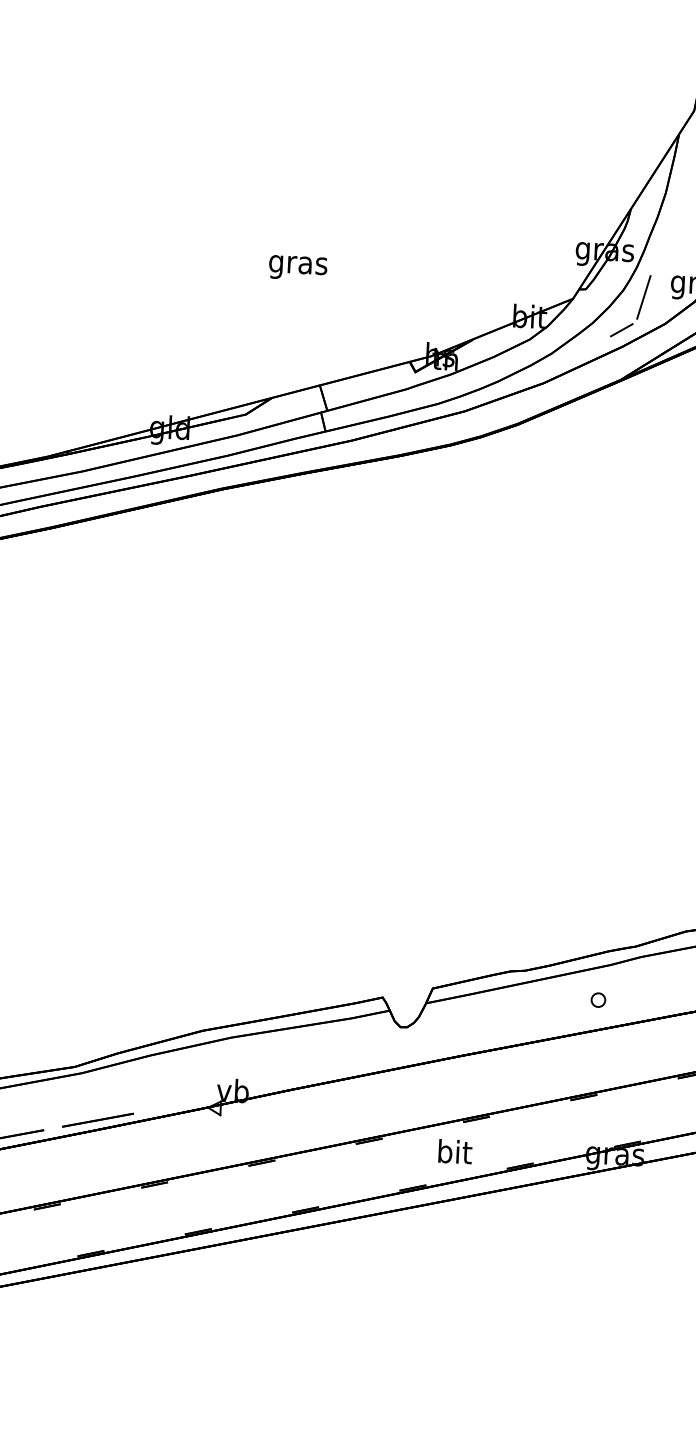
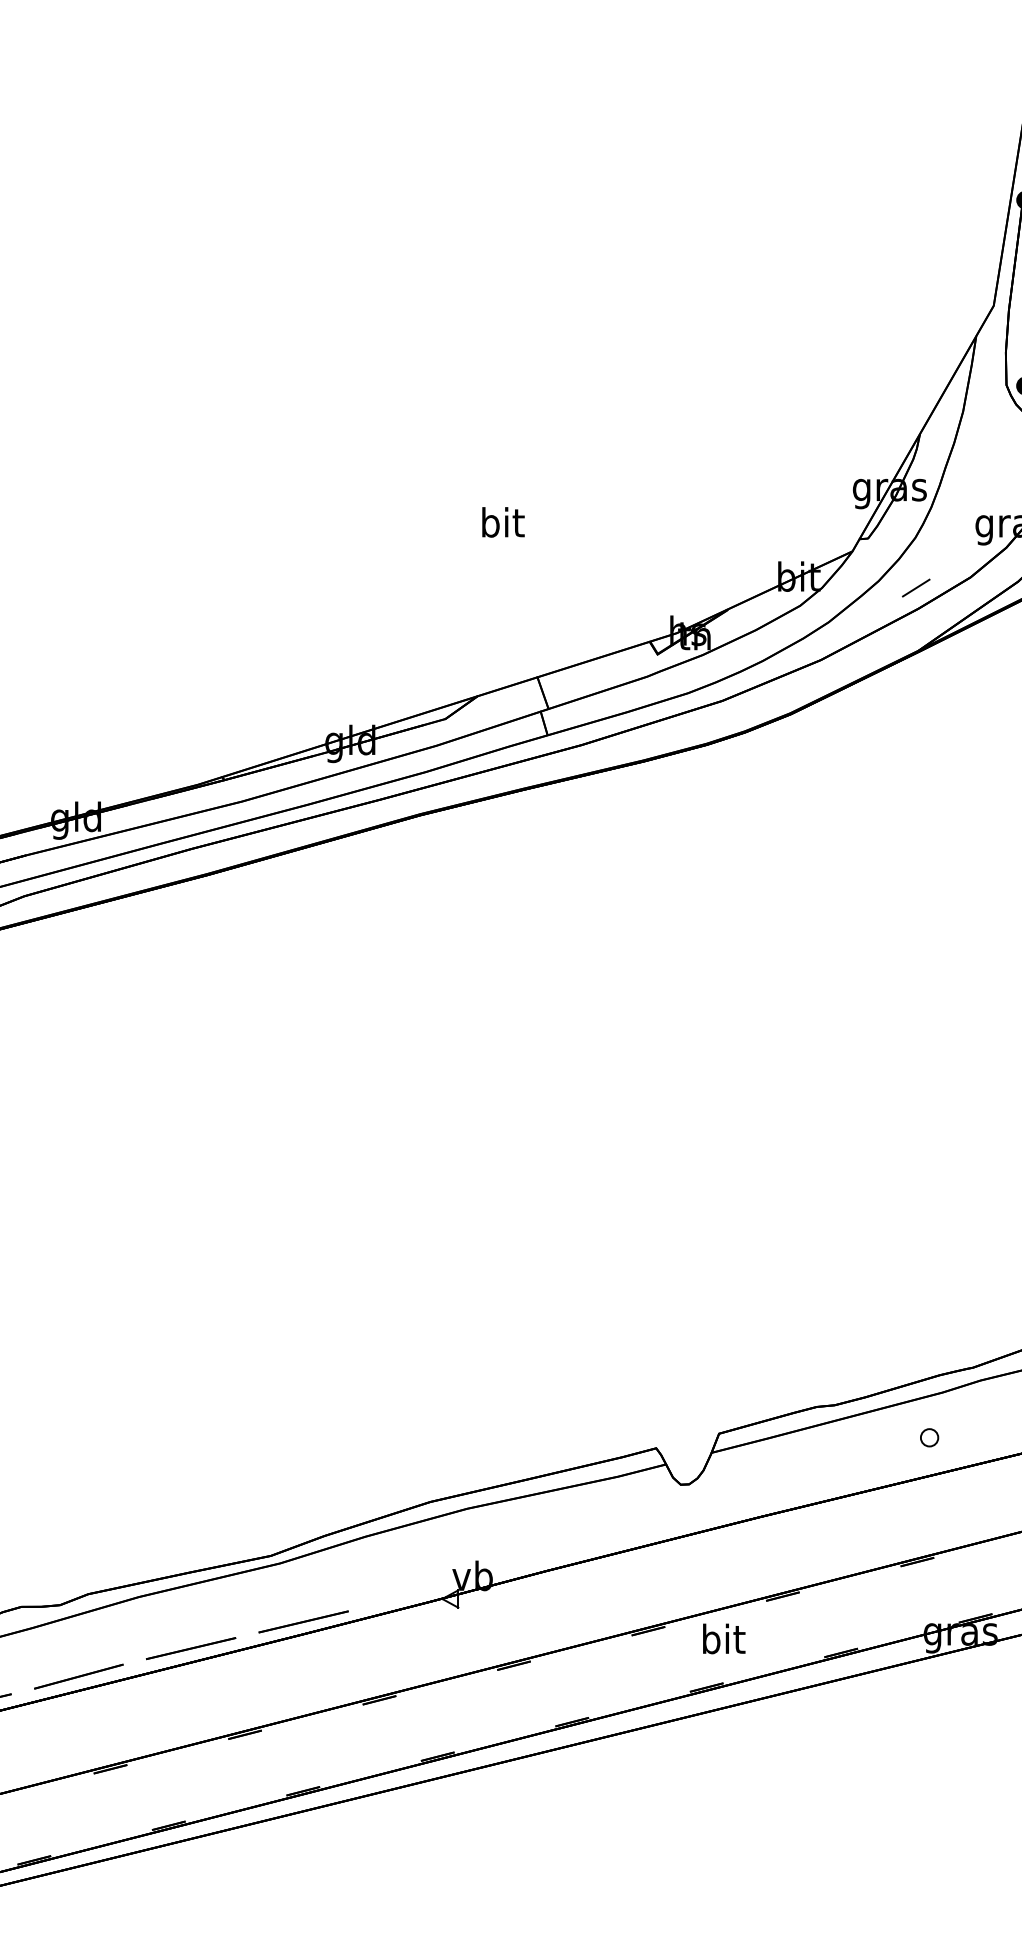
text: (298, 265) -> (502, 526), gras -> bit
line: (643, 296) -> (941, 544), removed
text: (455, 1151) -> (724, 1638), moved

